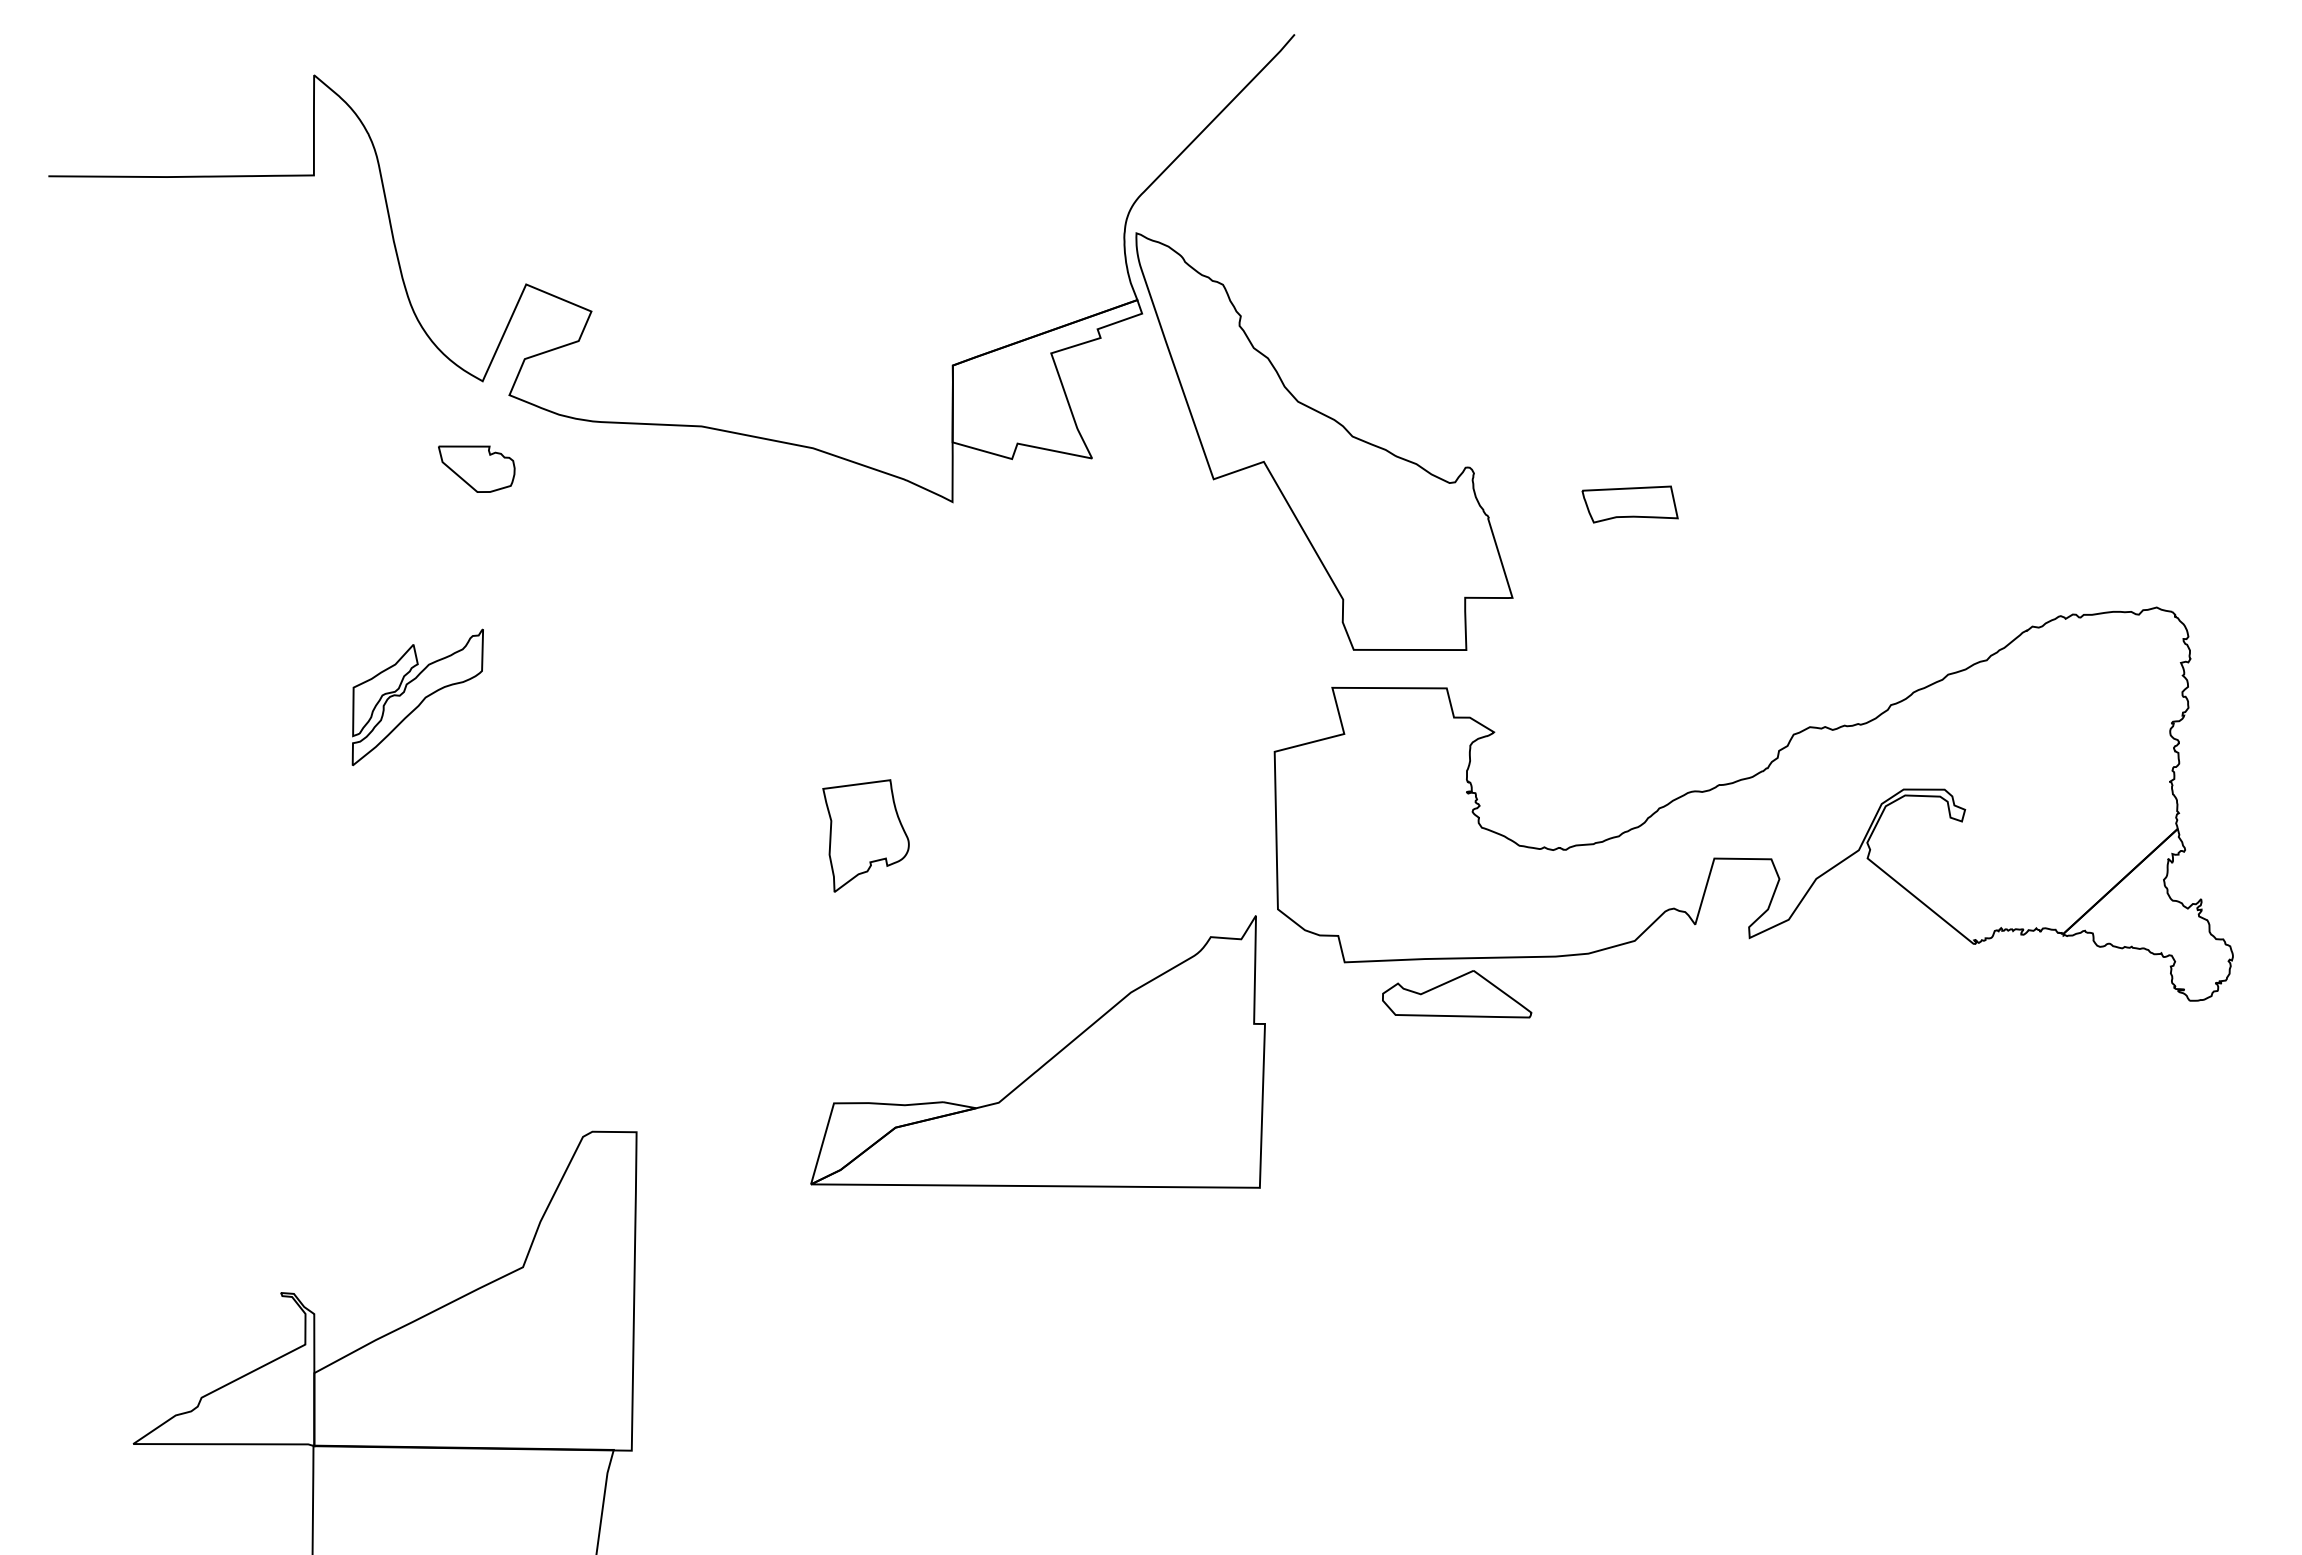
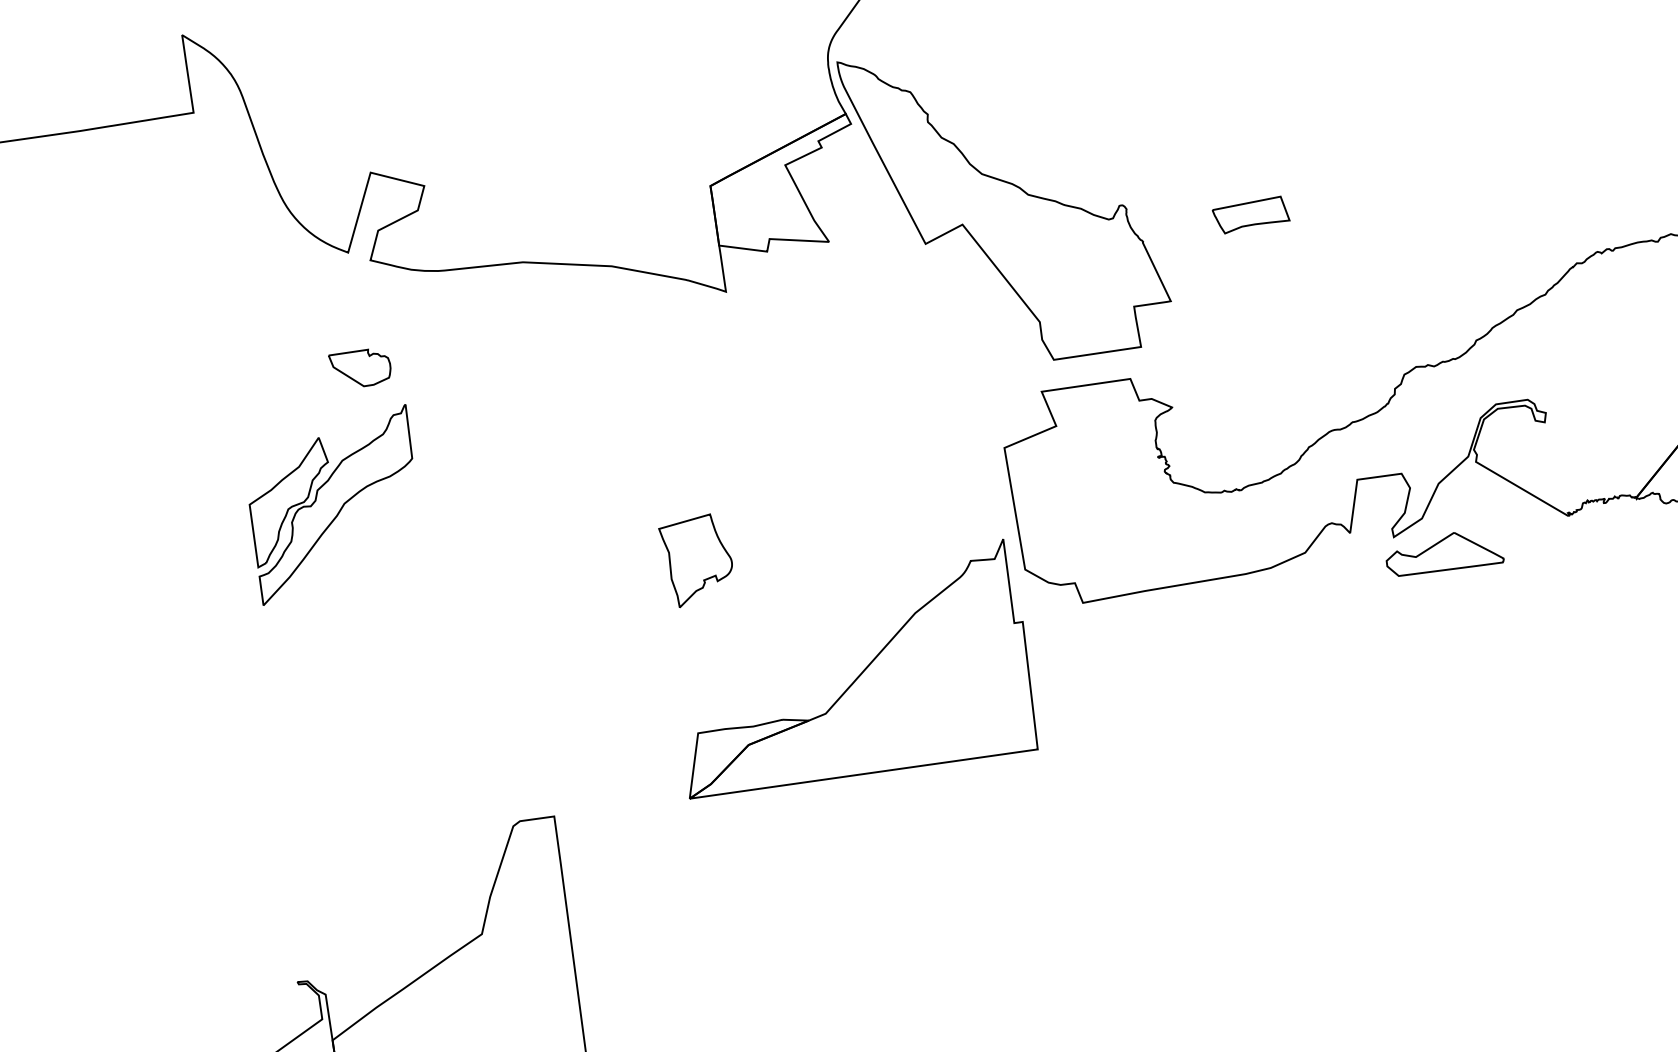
part: (476, 468) -> (360, 368), moved
part: (417, 697) -> (334, 505), size x1.67
part: (1457, 994) -> (1444, 553), moved
part: (1047, 1060) -> (858, 675), moved

